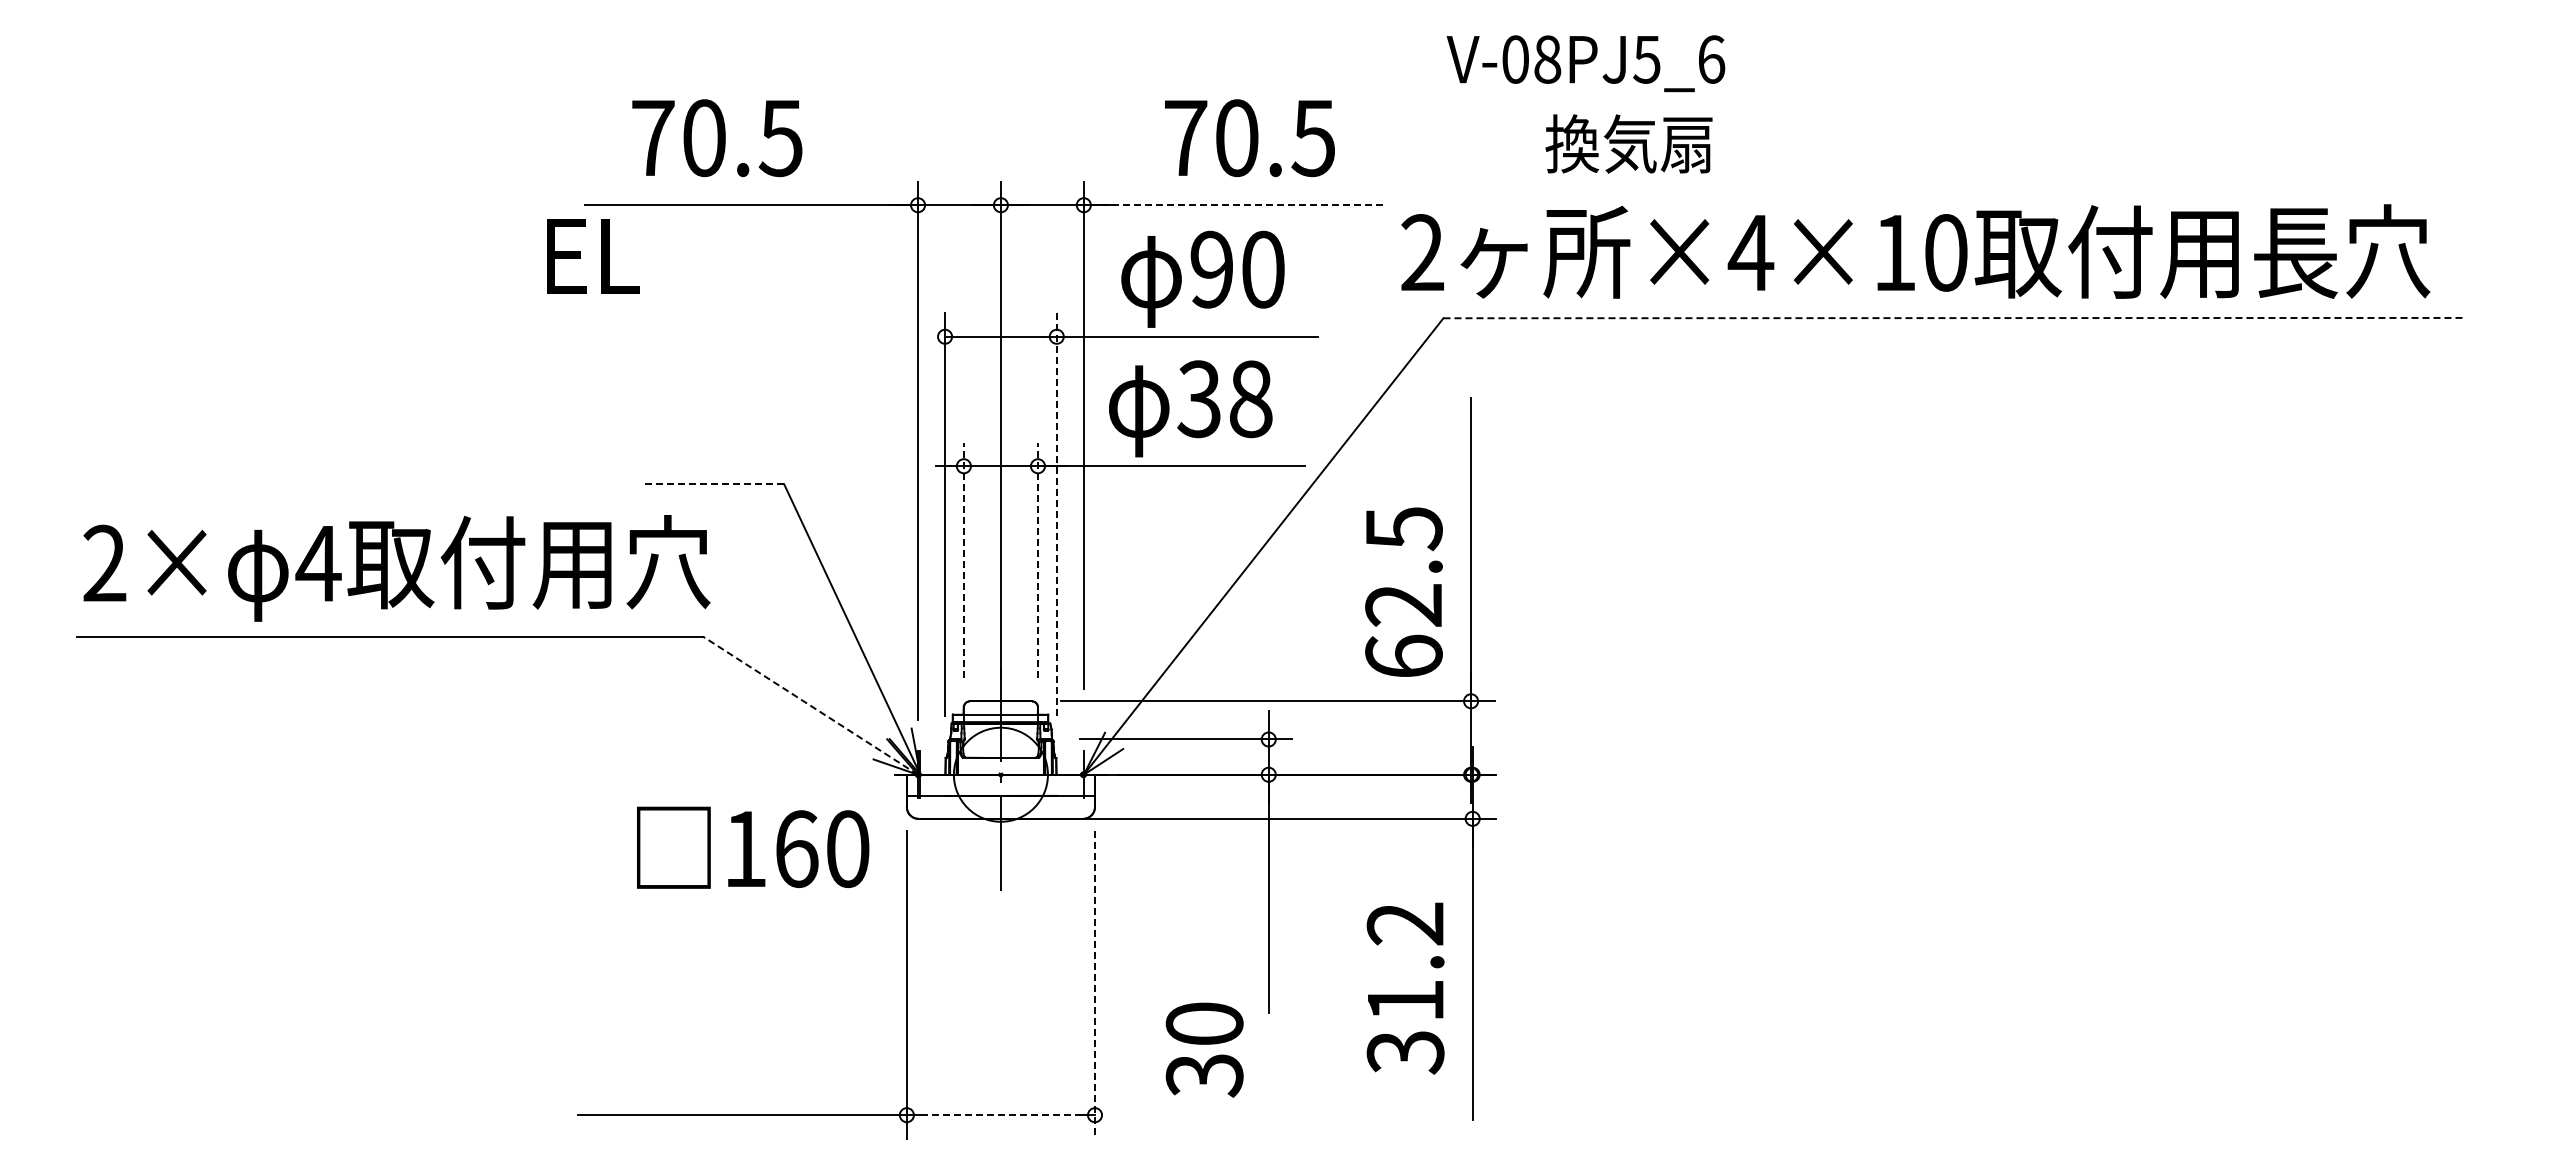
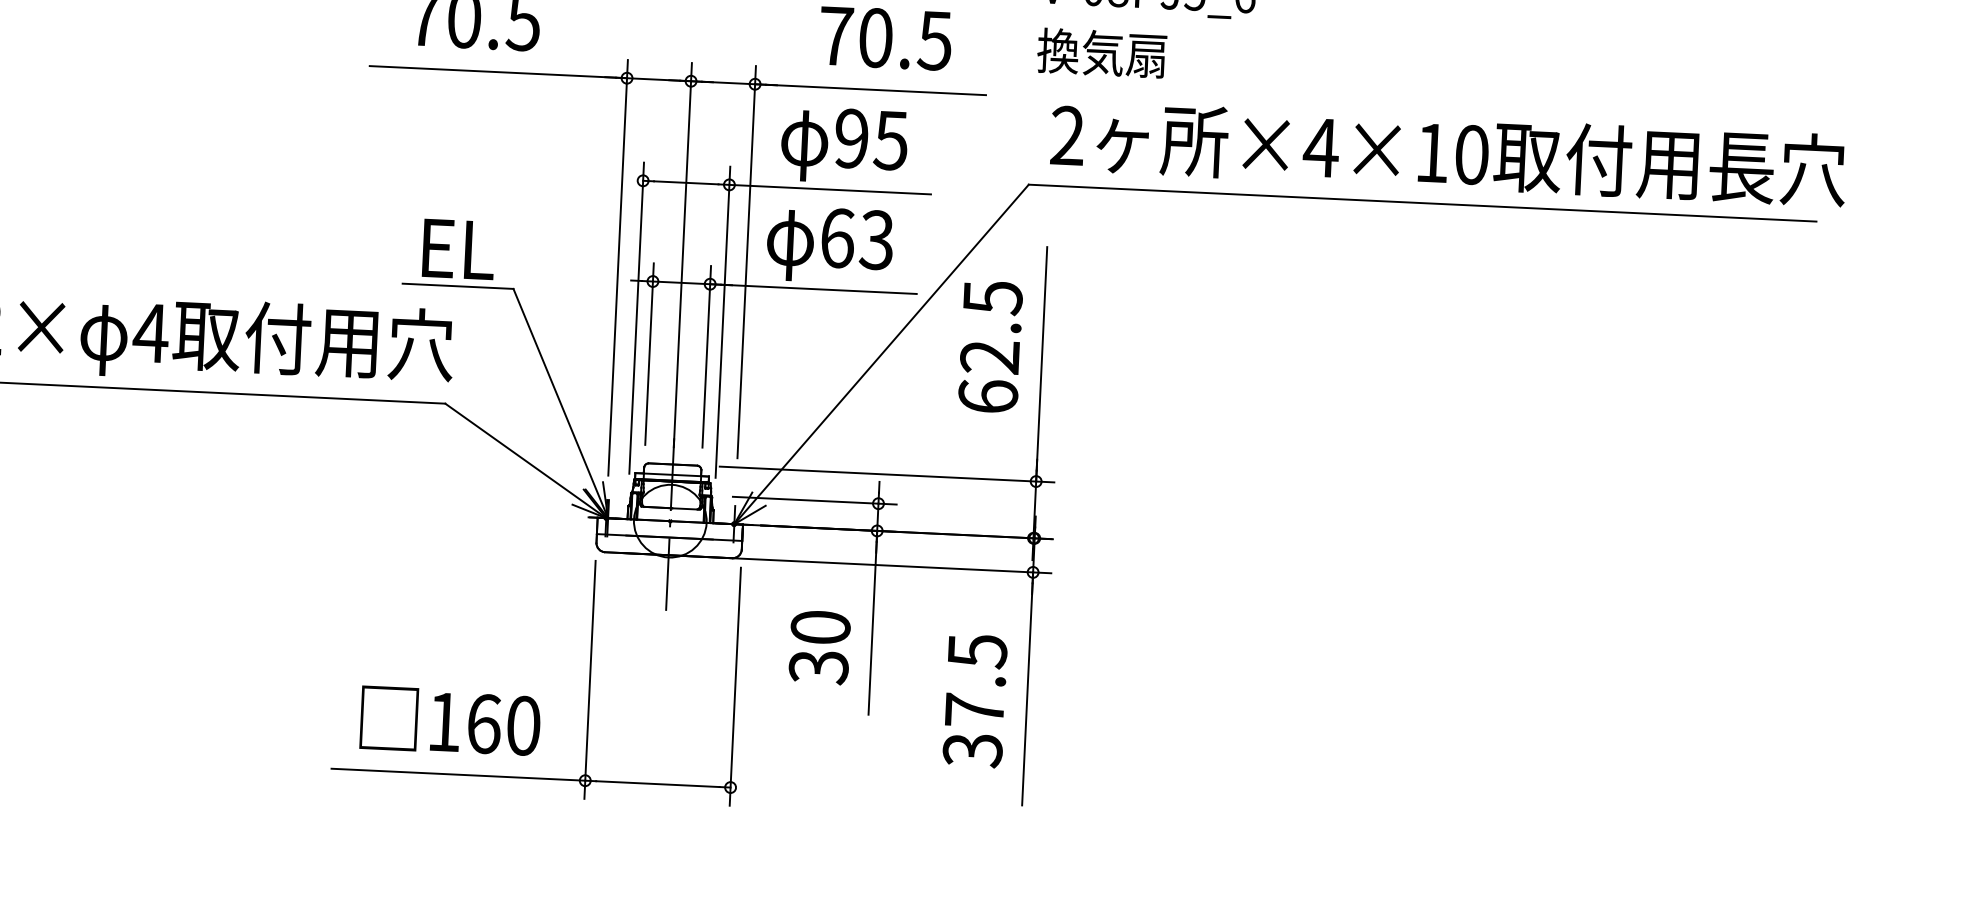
text: (1628, 143) -> (1101, 52), moved
line: (1232, 205) -> (869, 89), dashed -> solid
text: (1915, 251) -> (1448, 152), moved
text: (593, 256) -> (459, 249), moved
text: (1262, 269) -> (890, 140), 90 -> 95
line: (1953, 318) -> (1422, 203), dashed -> solid
text: (1224, 399) -> (856, 239), 38 -> 63
line: (712, 484) -> (458, 286), dashed -> solid
line: (1056, 514) -> (722, 322), dashed -> solid
line: (963, 560) -> (649, 354), dashed -> solid
line: (1037, 560) -> (706, 357), dashed -> solid
text: (1403, 591) -> (990, 346), moved
line: (810, 705) -> (525, 460), dashed -> solid
text: (753, 847) -> (450, 721), moved
text: (1405, 961) -> (976, 680), 31.2 -> 37.5
line: (1094, 985) -> (734, 687), dashed -> solid
text: (1204, 1049) -> (819, 647), moved
line: (1000, 1115) -> (657, 784), dashed -> solid

